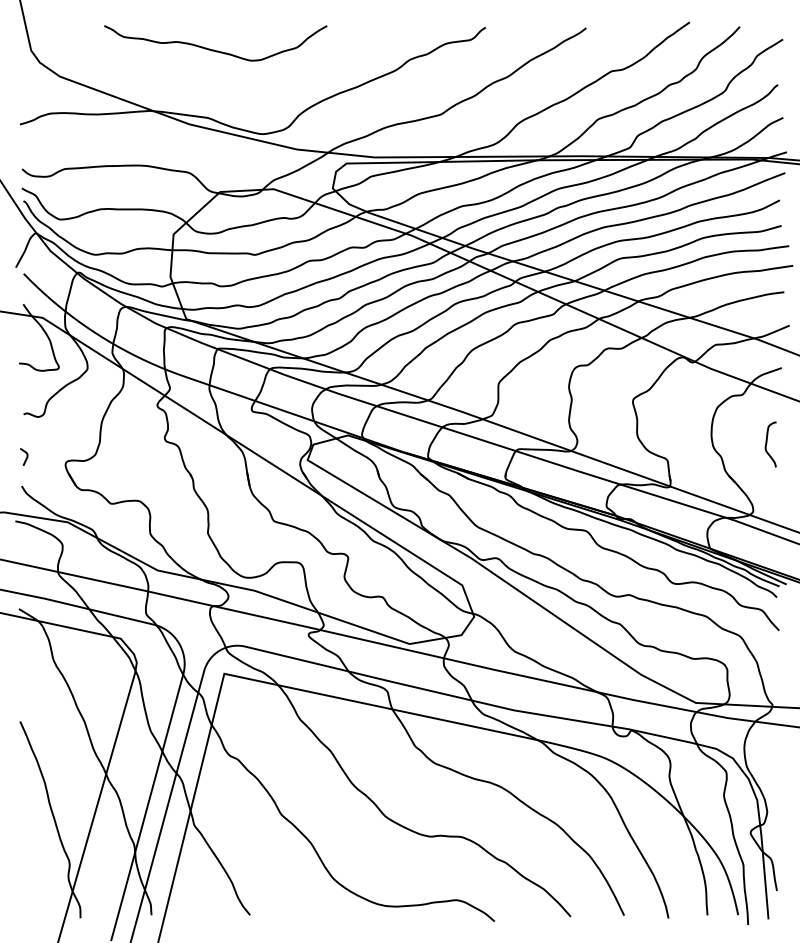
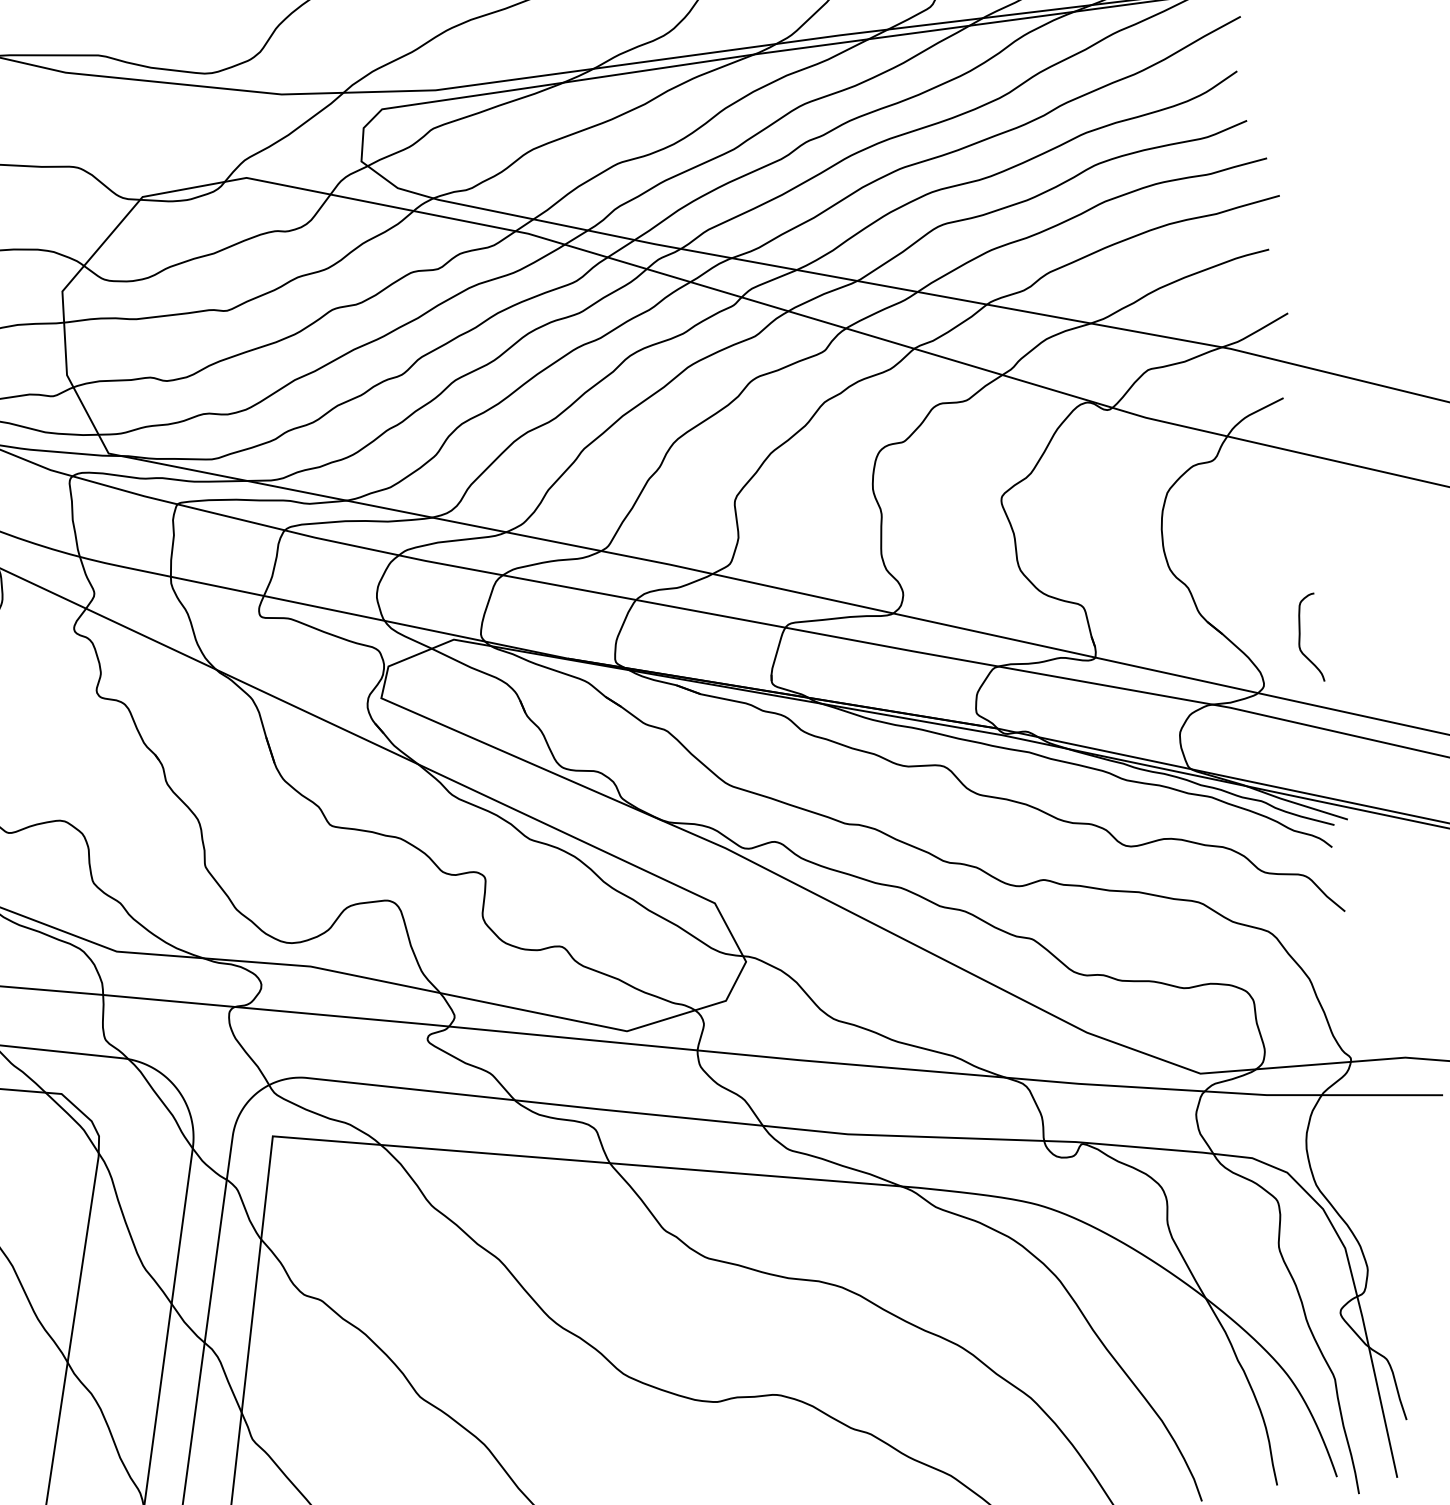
curve: (767, 443) -> (1301, 636), moved

